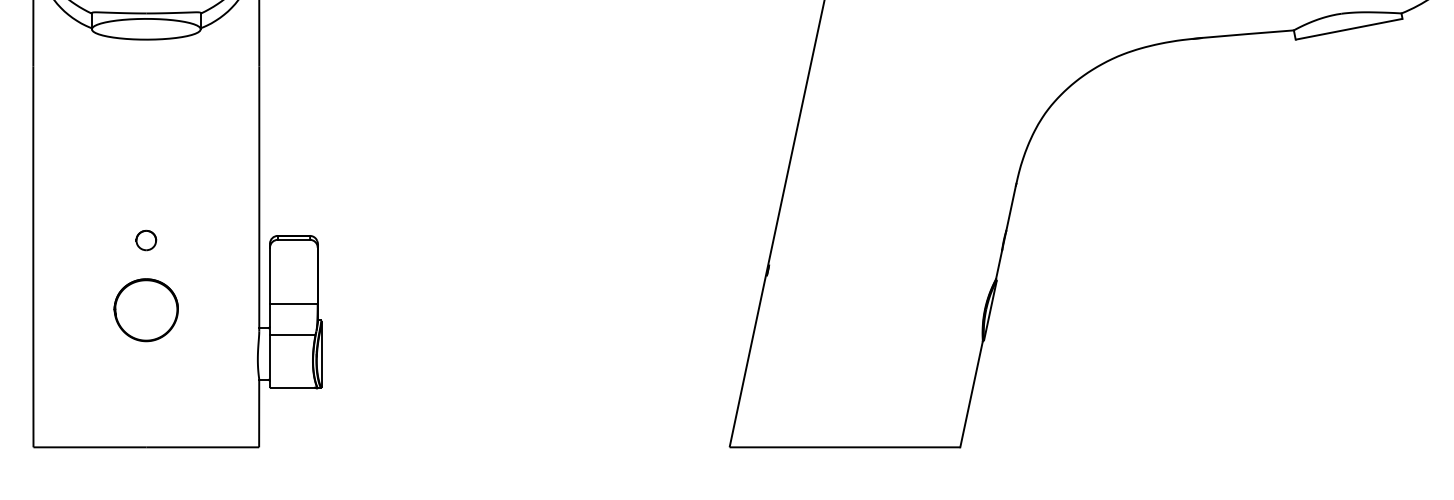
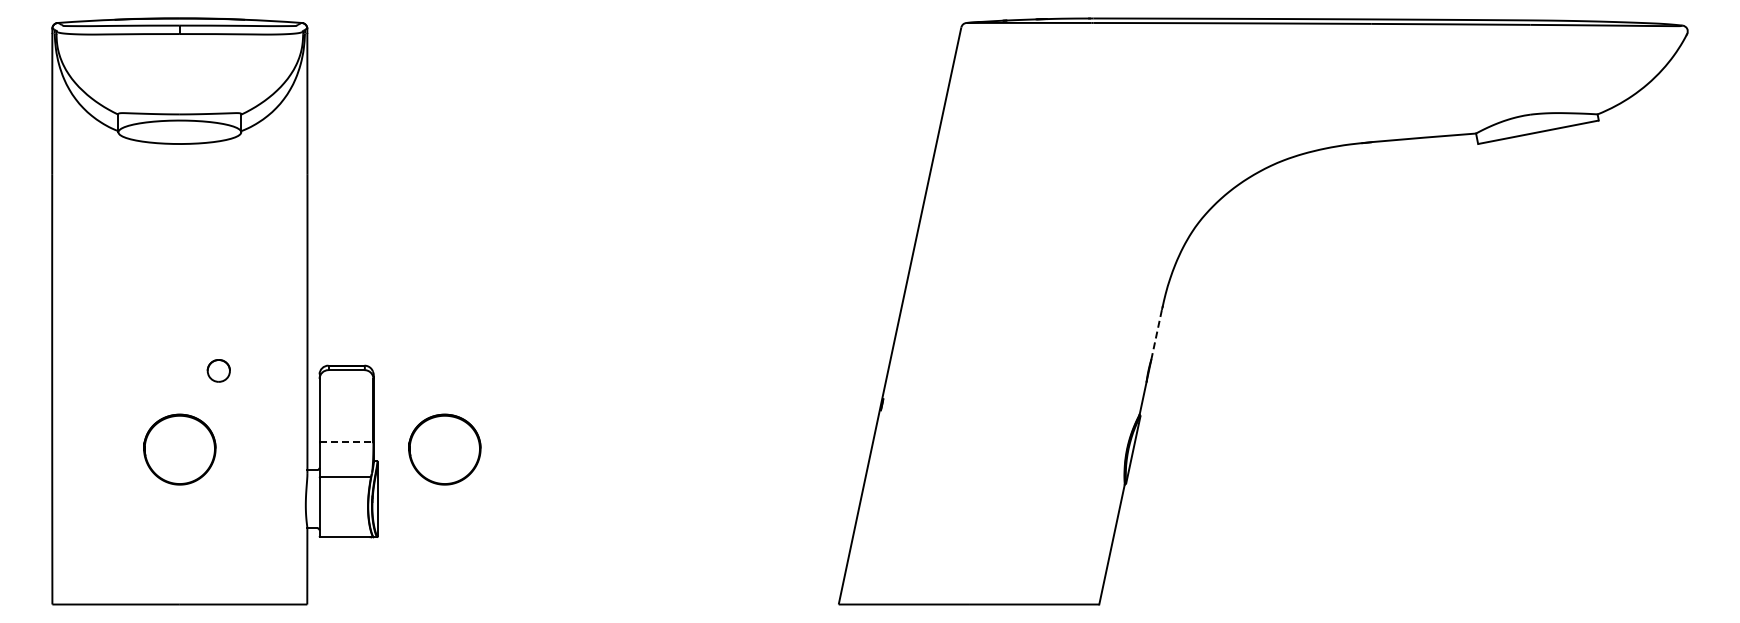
line: (1010, 208) -> (1156, 334), solid -> dashed
part: (146, 240) -> (218, 370), moved
line: (294, 303) -> (347, 442), solid -> dashed
part: (380, 310) -> (444, 449), added

